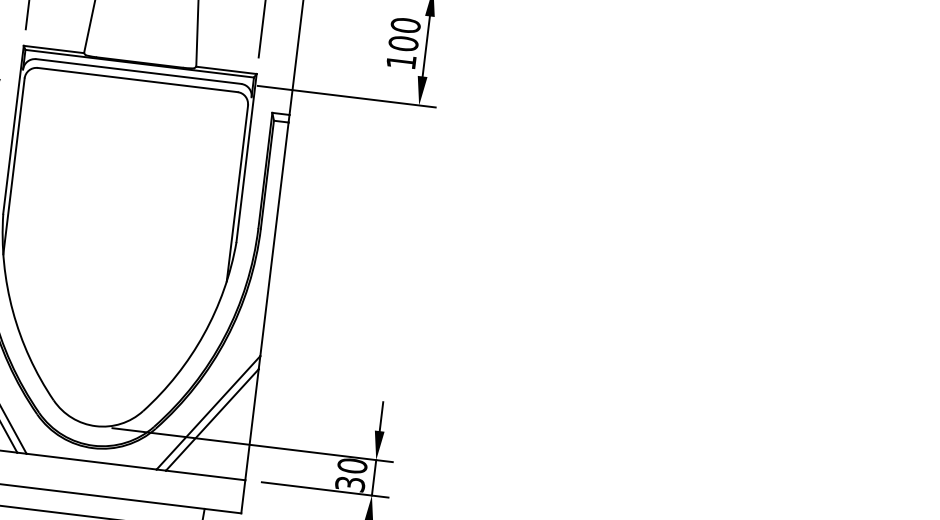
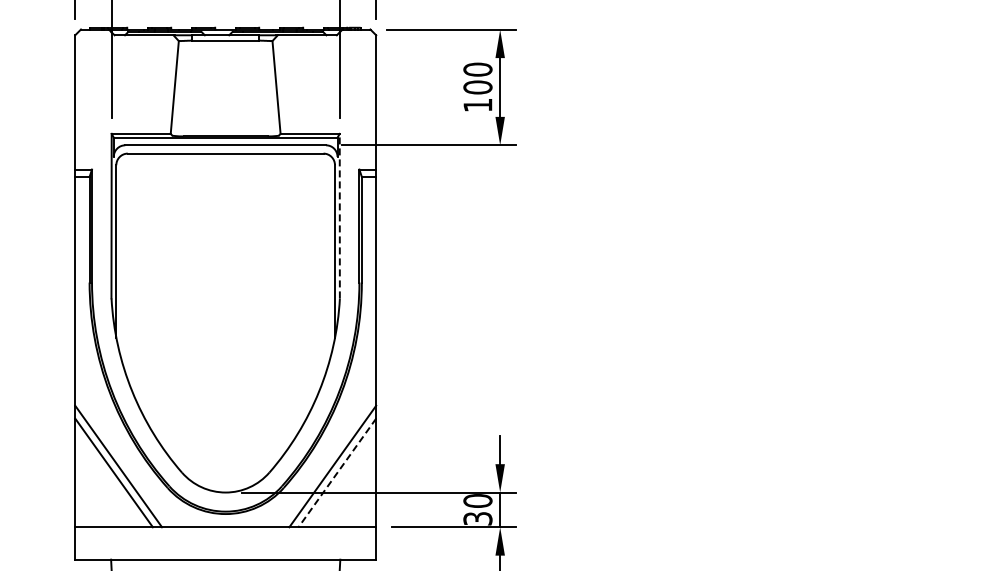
line: (246, 157) -> (339, 215), solid -> dashed
line: (212, 419) -> (337, 472), solid -> dashed

